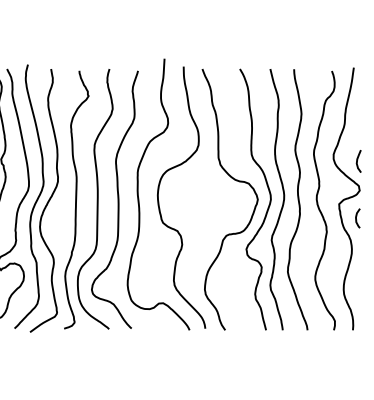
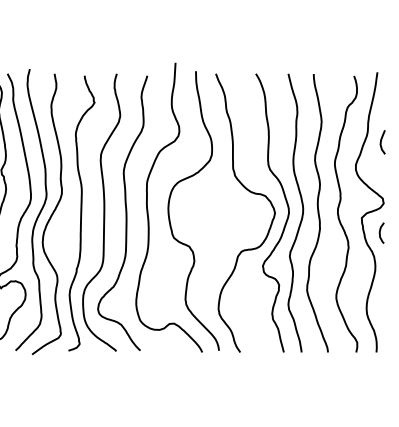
curve: (357, 161) -> (381, 142), moved

